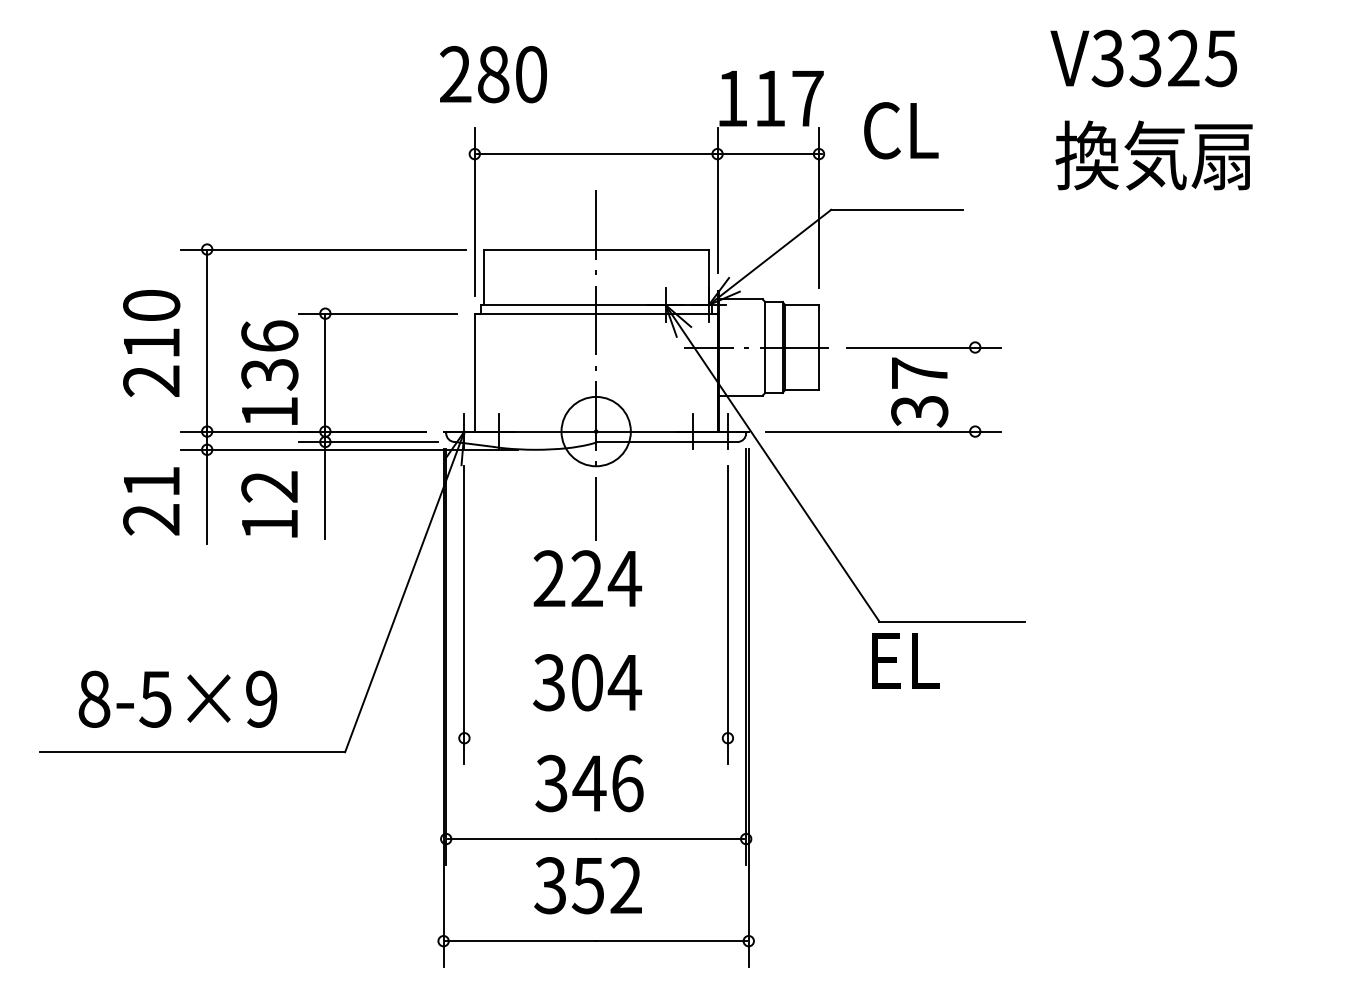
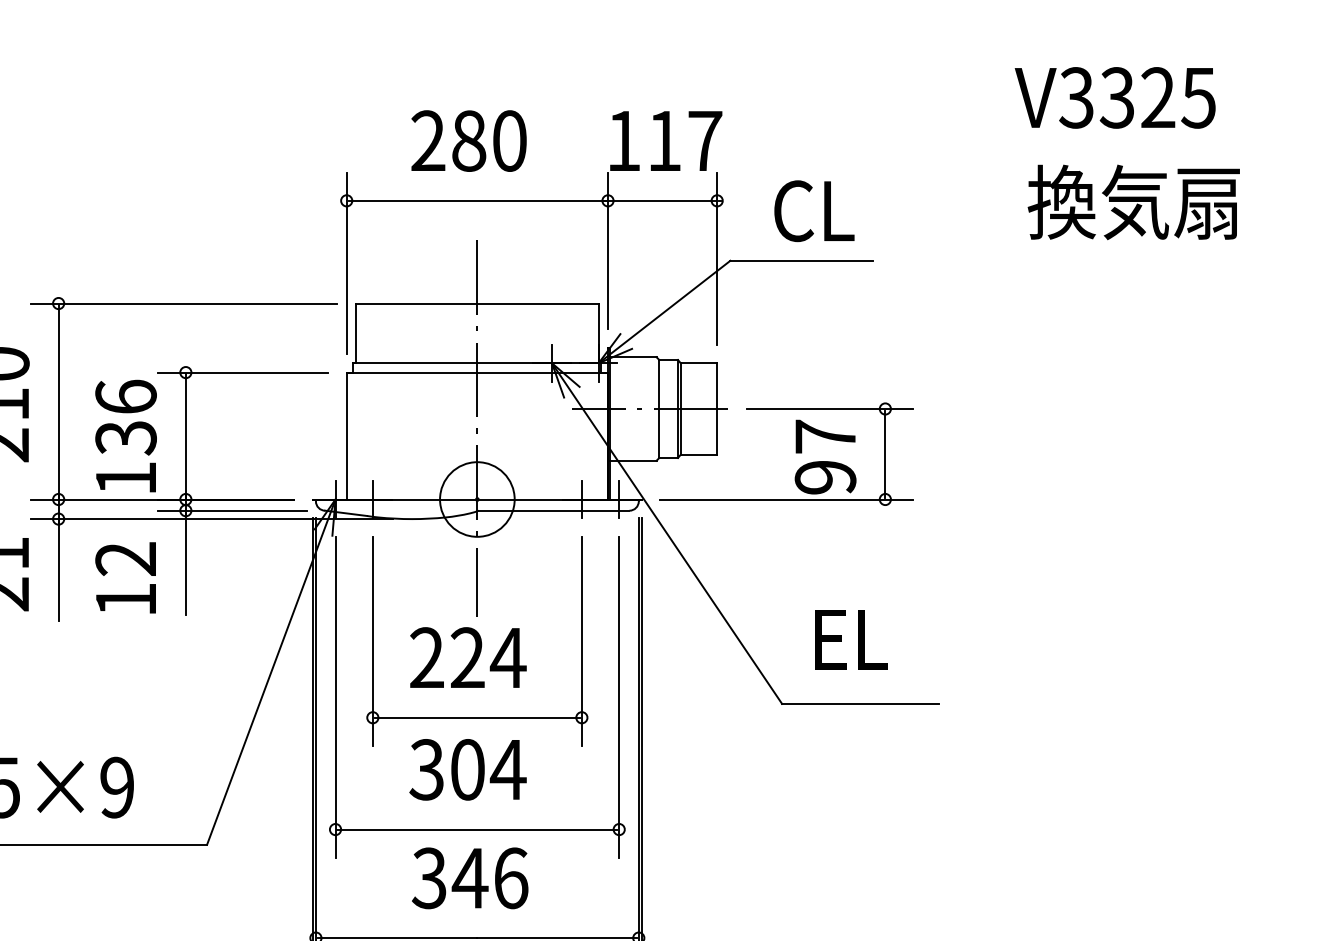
text: (1143, 58) -> (1114, 97), moved
text: (493, 74) -> (469, 140), moved
text: (901, 130) -> (814, 210), moved
text: (1153, 155) -> (1133, 202), moved
line: (975, 389) -> (885, 454), added
text: (919, 411) -> (825, 477), 37 -> 97
part: (596, 633) -> (477, 716), added
text: (905, 660) -> (851, 639), moved
line: (596, 738) -> (477, 829), added

